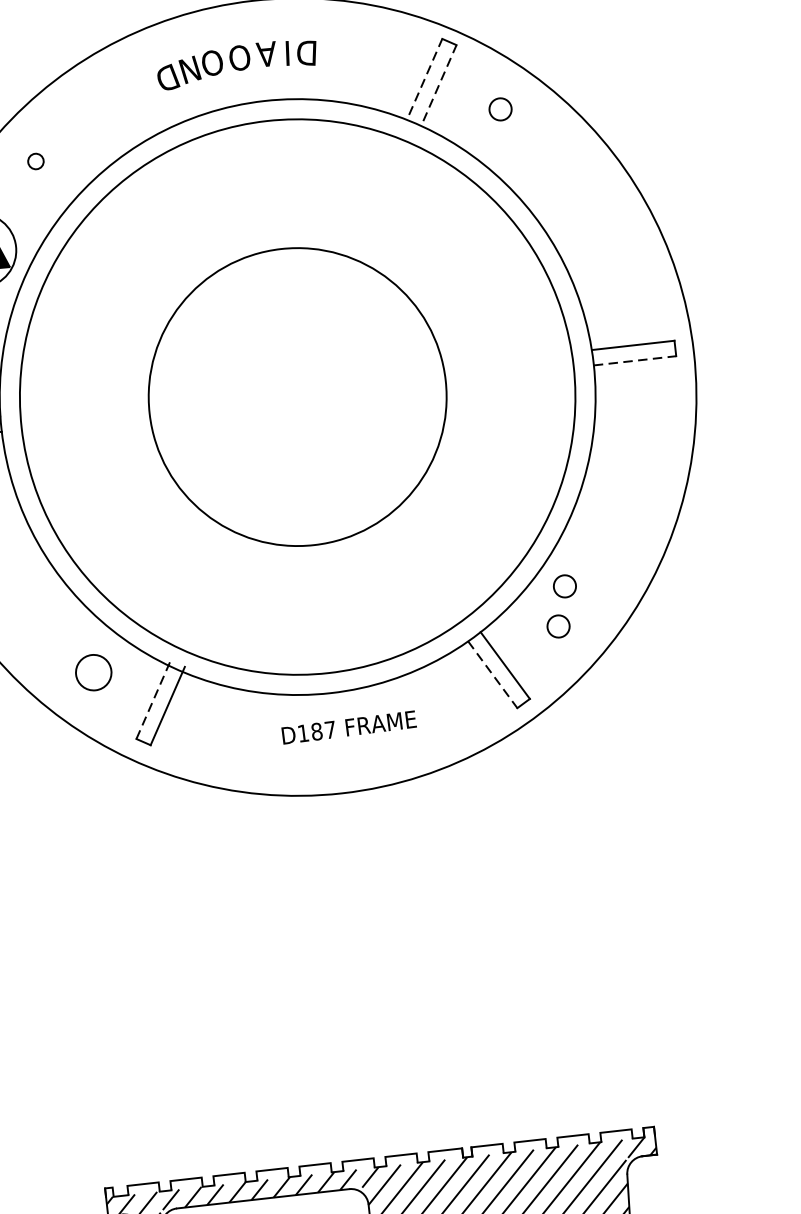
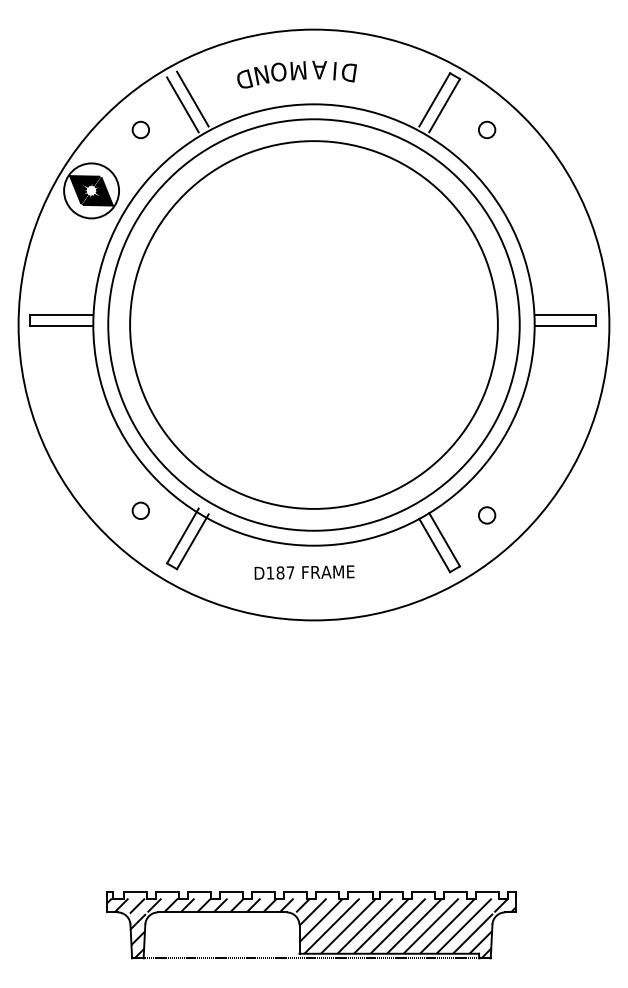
text: (238, 57) -> (298, 70), O -> M
line: (425, 76) -> (434, 99), dashed -> solid
line: (439, 82) -> (444, 105), dashed -> solid
line: (100, 111) -> (192, 98), added
line: (88, 121) -> (182, 104), added
circle: (35, 160) -> (140, 129), size x1.43
line: (635, 361) -> (565, 326), dashed -> solid
circle: (296, 396) -> (313, 324), size x1.67
circle: (565, 586) -> (495, 486), removed
circle: (92, 672) -> (140, 510), size x0.62
line: (492, 674) -> (434, 545), dashed -> solid
line: (153, 700) -> (182, 536), dashed -> solid
text: (349, 727) -> (304, 572), moved

